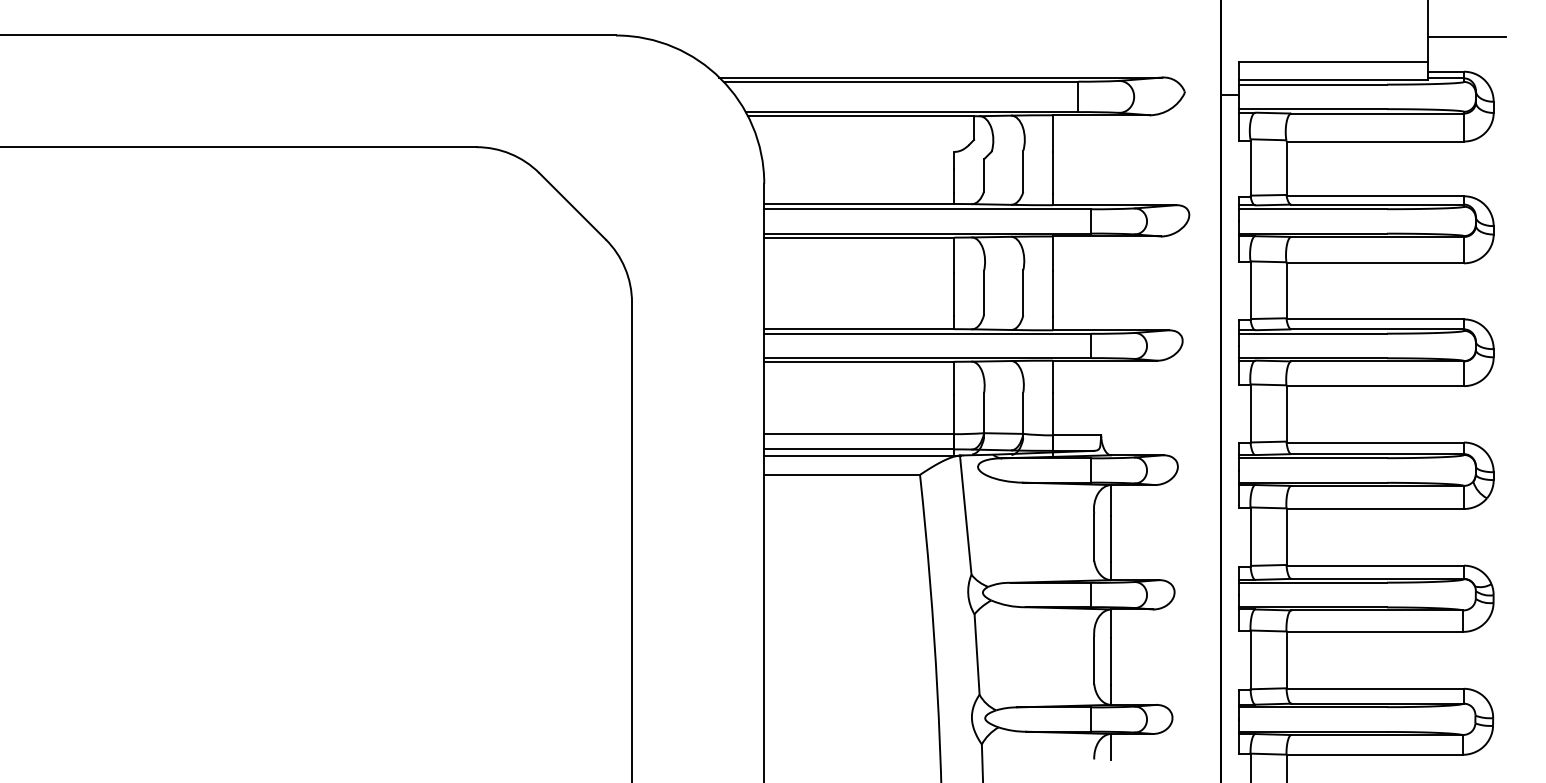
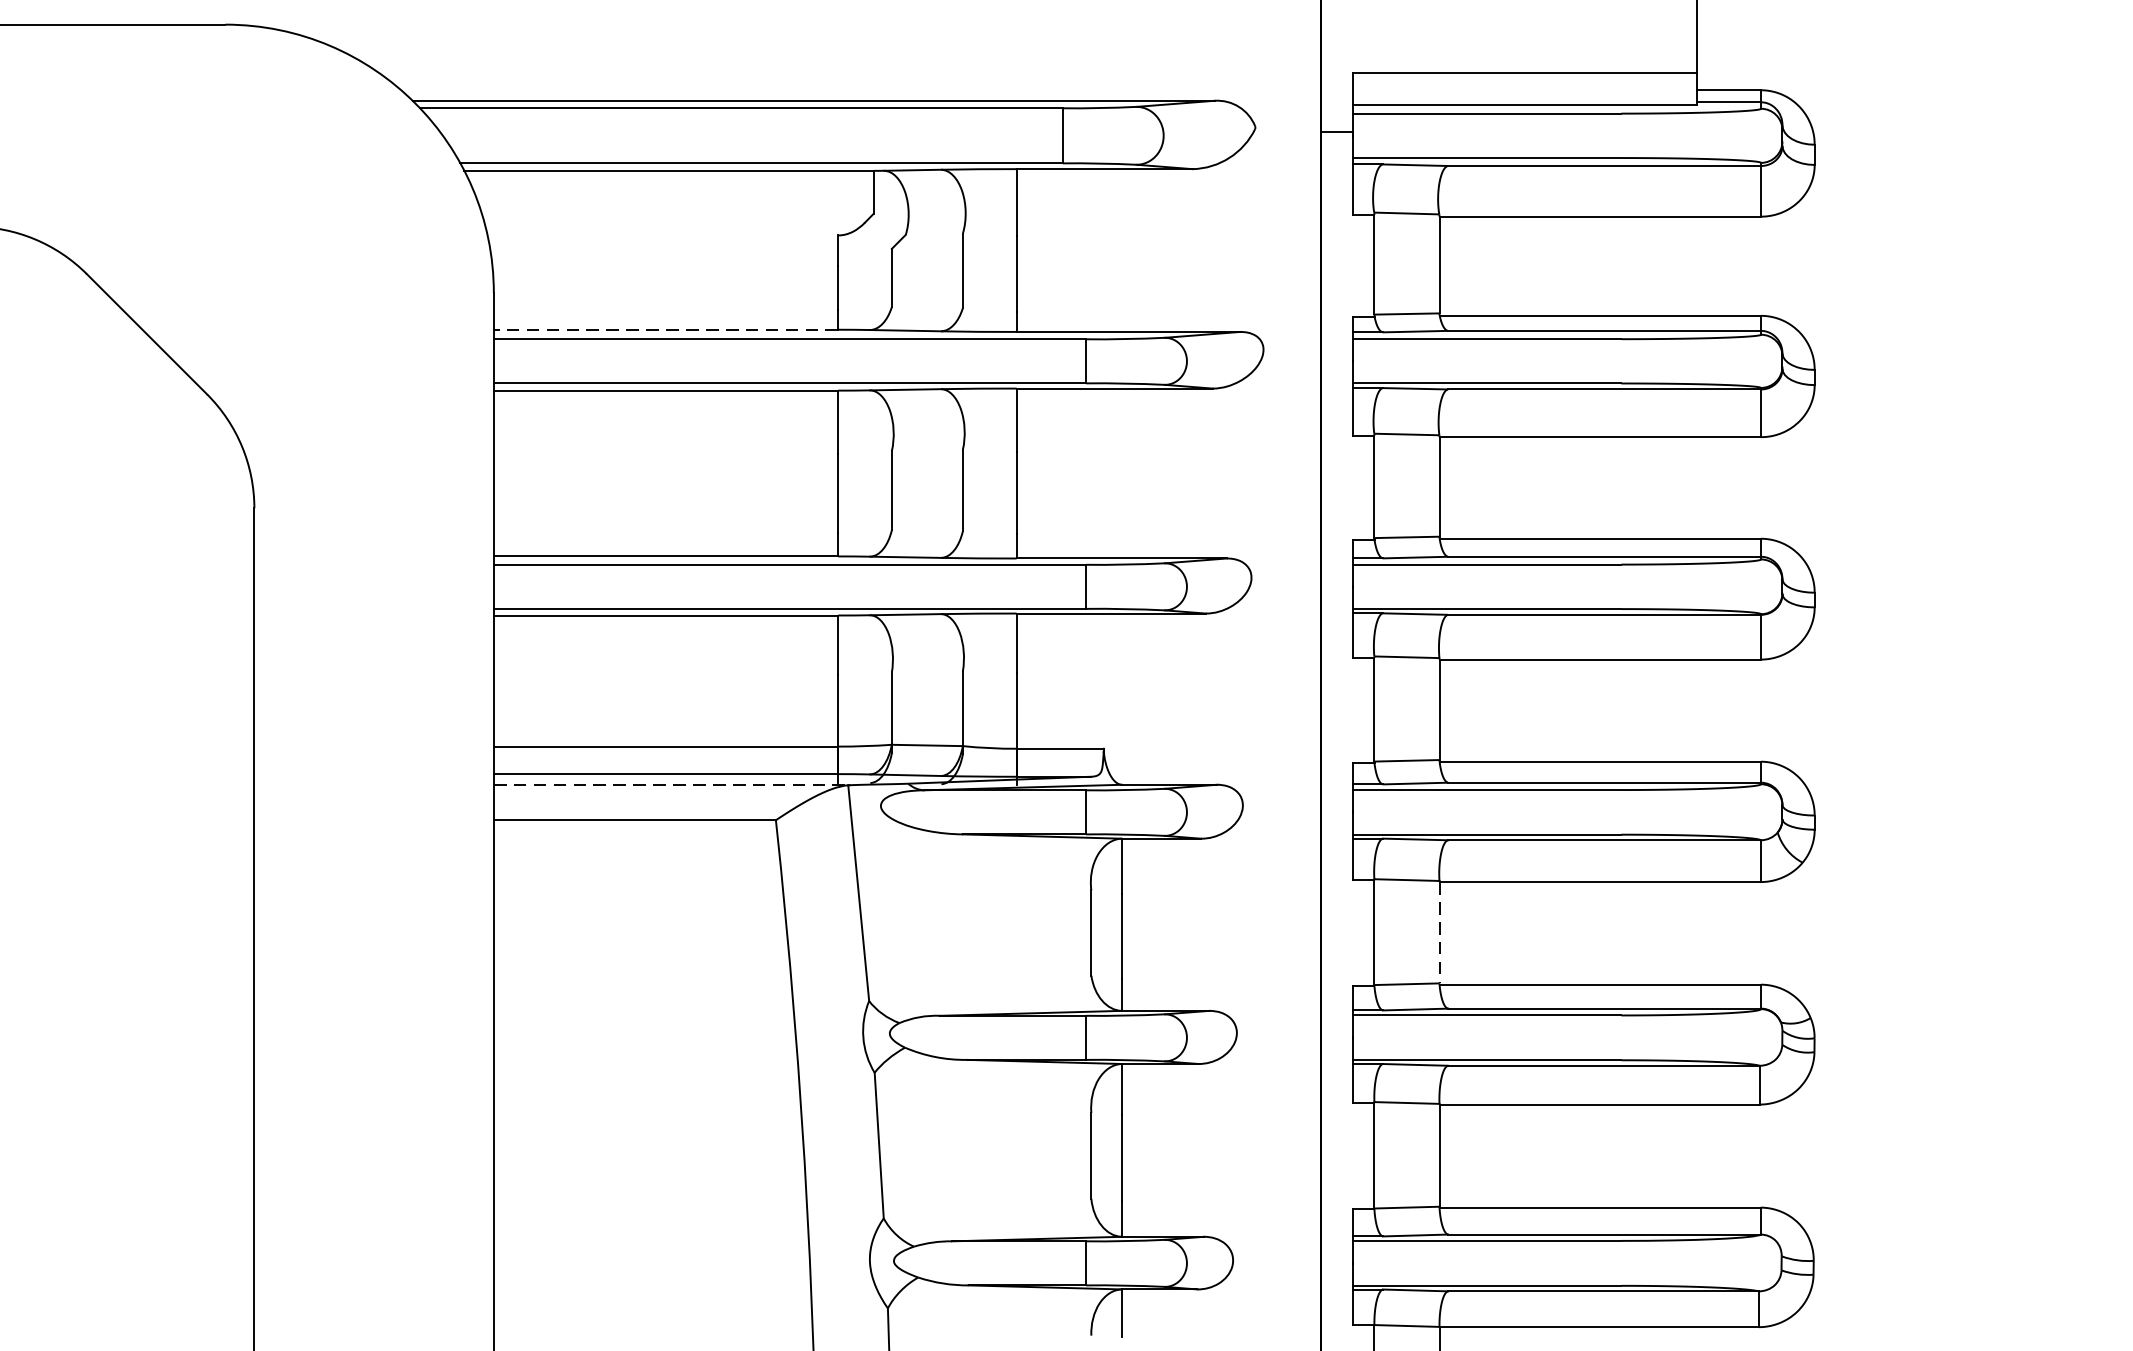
line: (1466, 36) -> (1765, 26), removed
line: (858, 203) -> (664, 328), solid -> dashed
line: (863, 455) -> (673, 785), solid -> dashed
line: (1286, 536) -> (1439, 931), solid -> dashed

